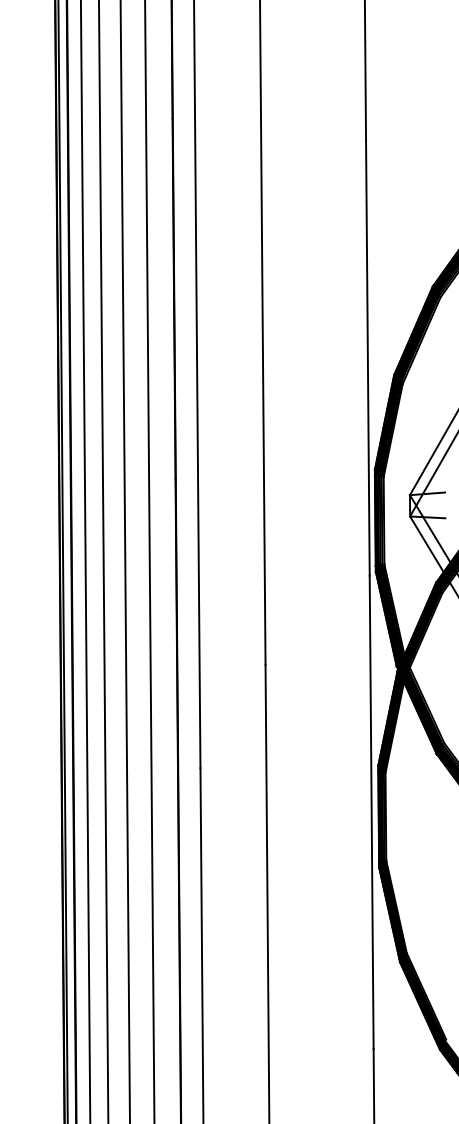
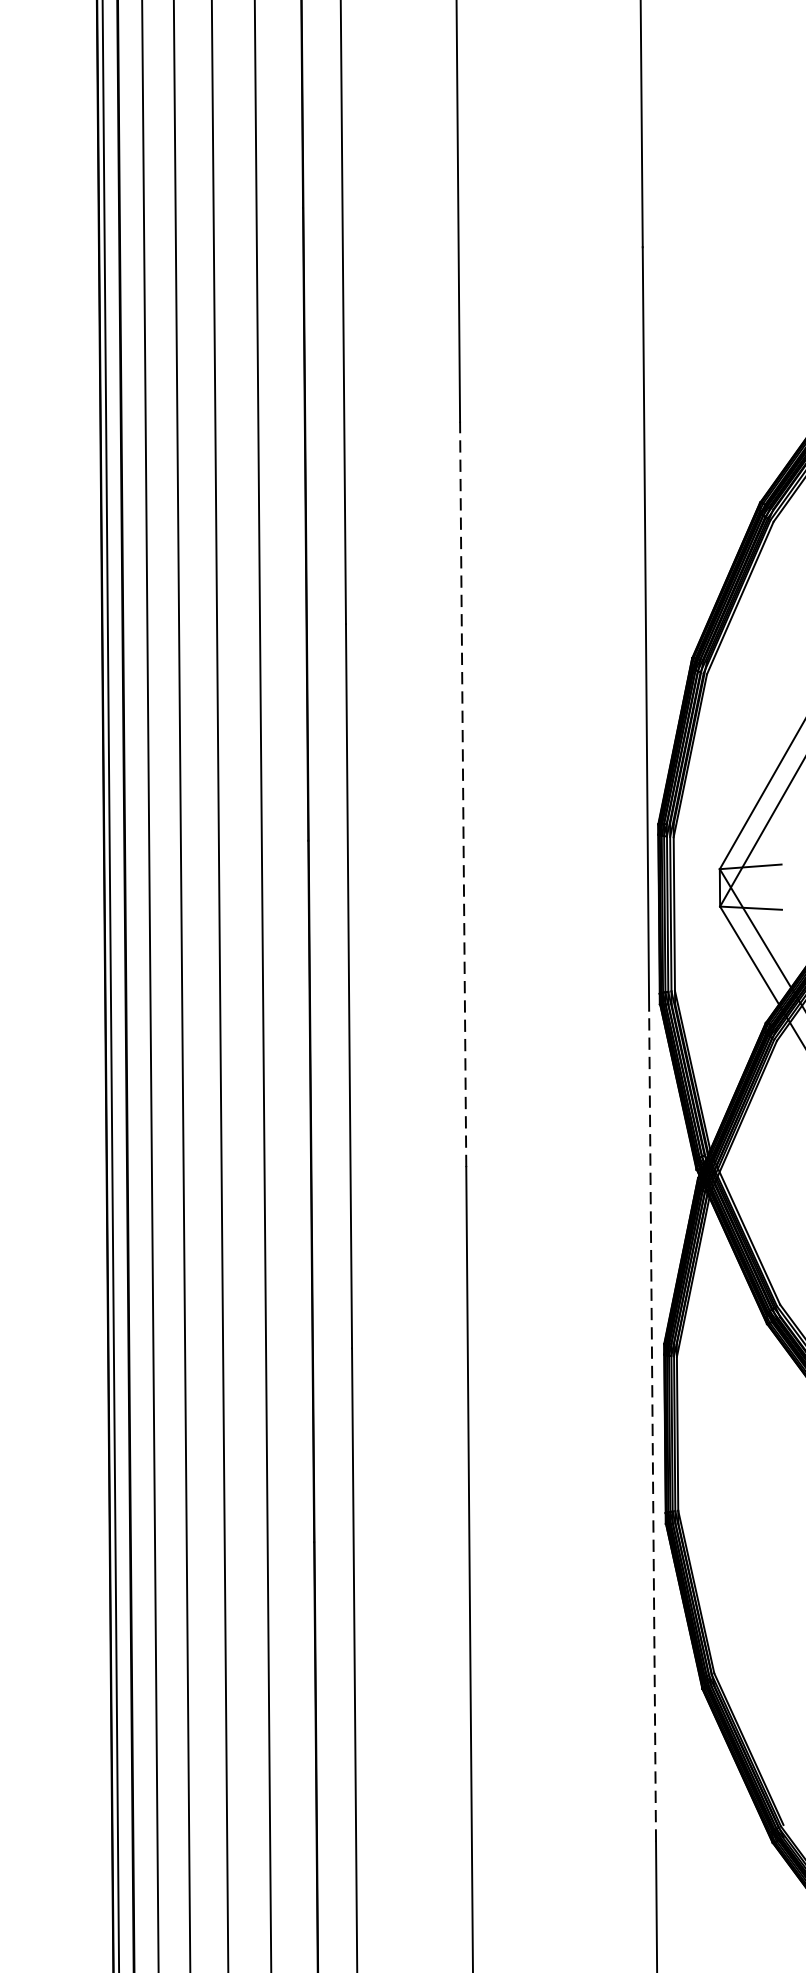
line: (263, 452) -> (462, 794), solid -> dashed
line: (371, 812) -> (652, 1426), solid -> dashed

